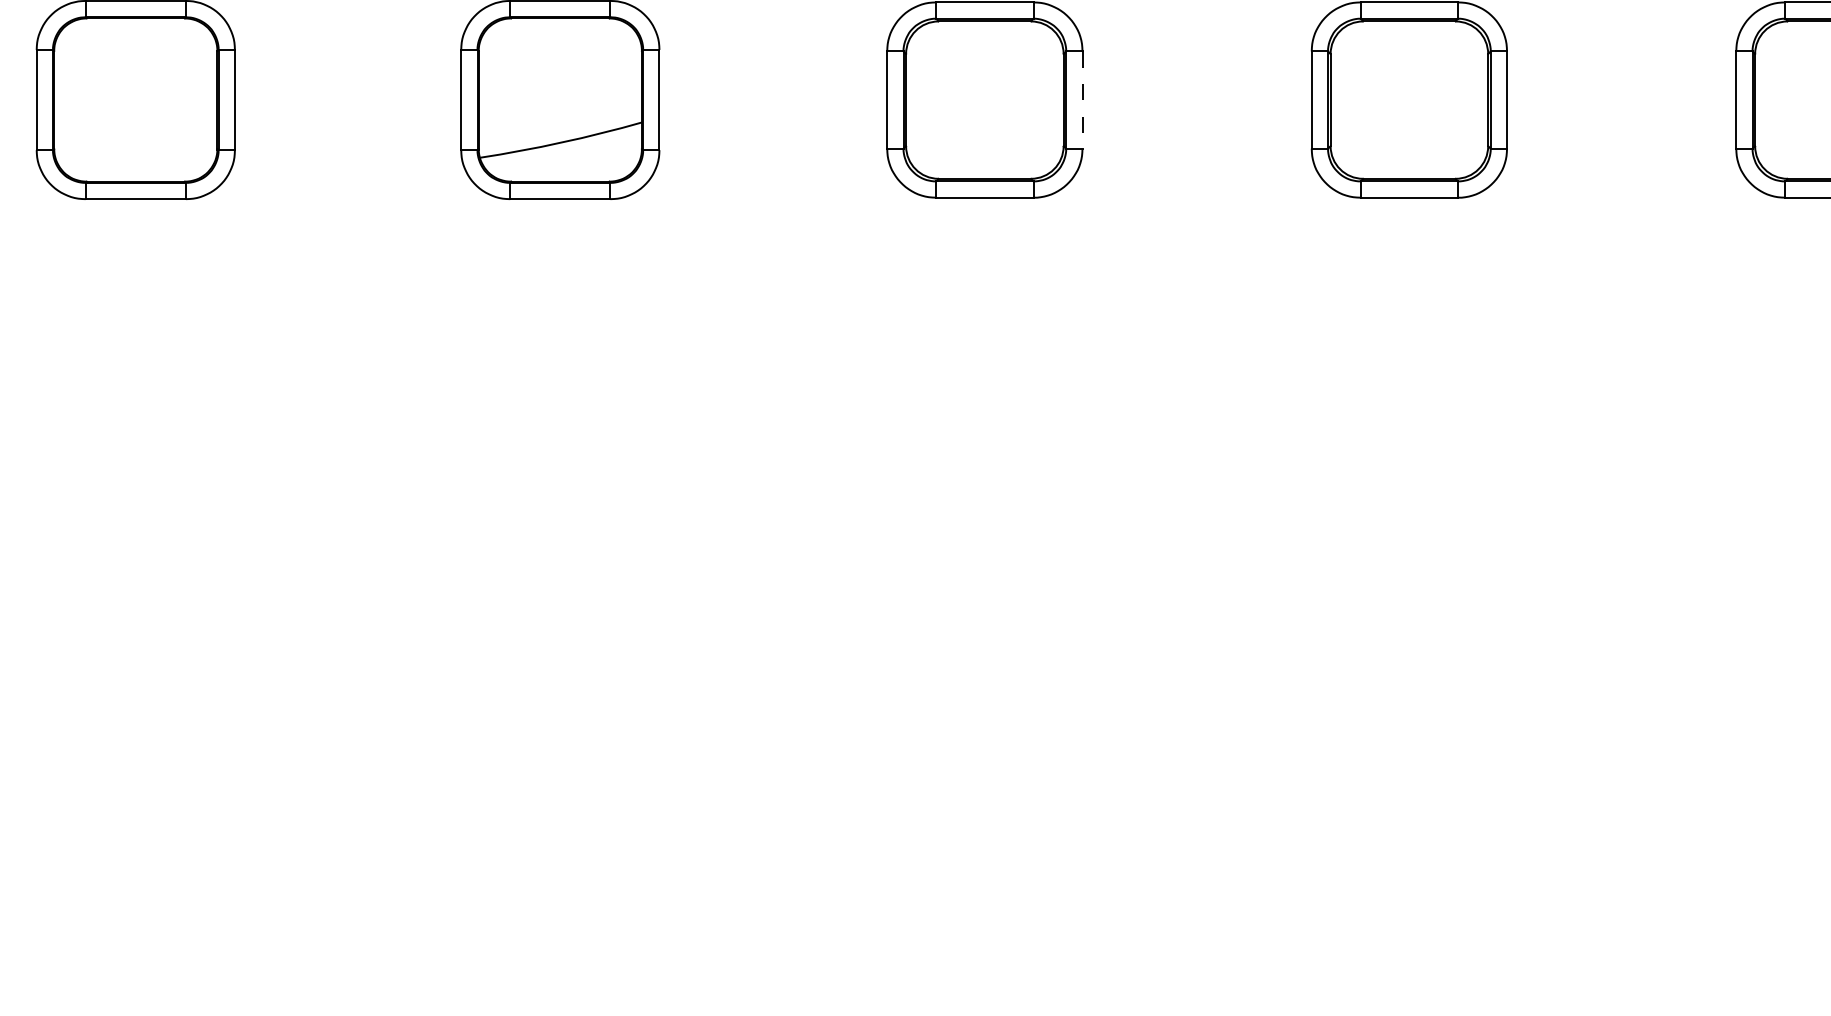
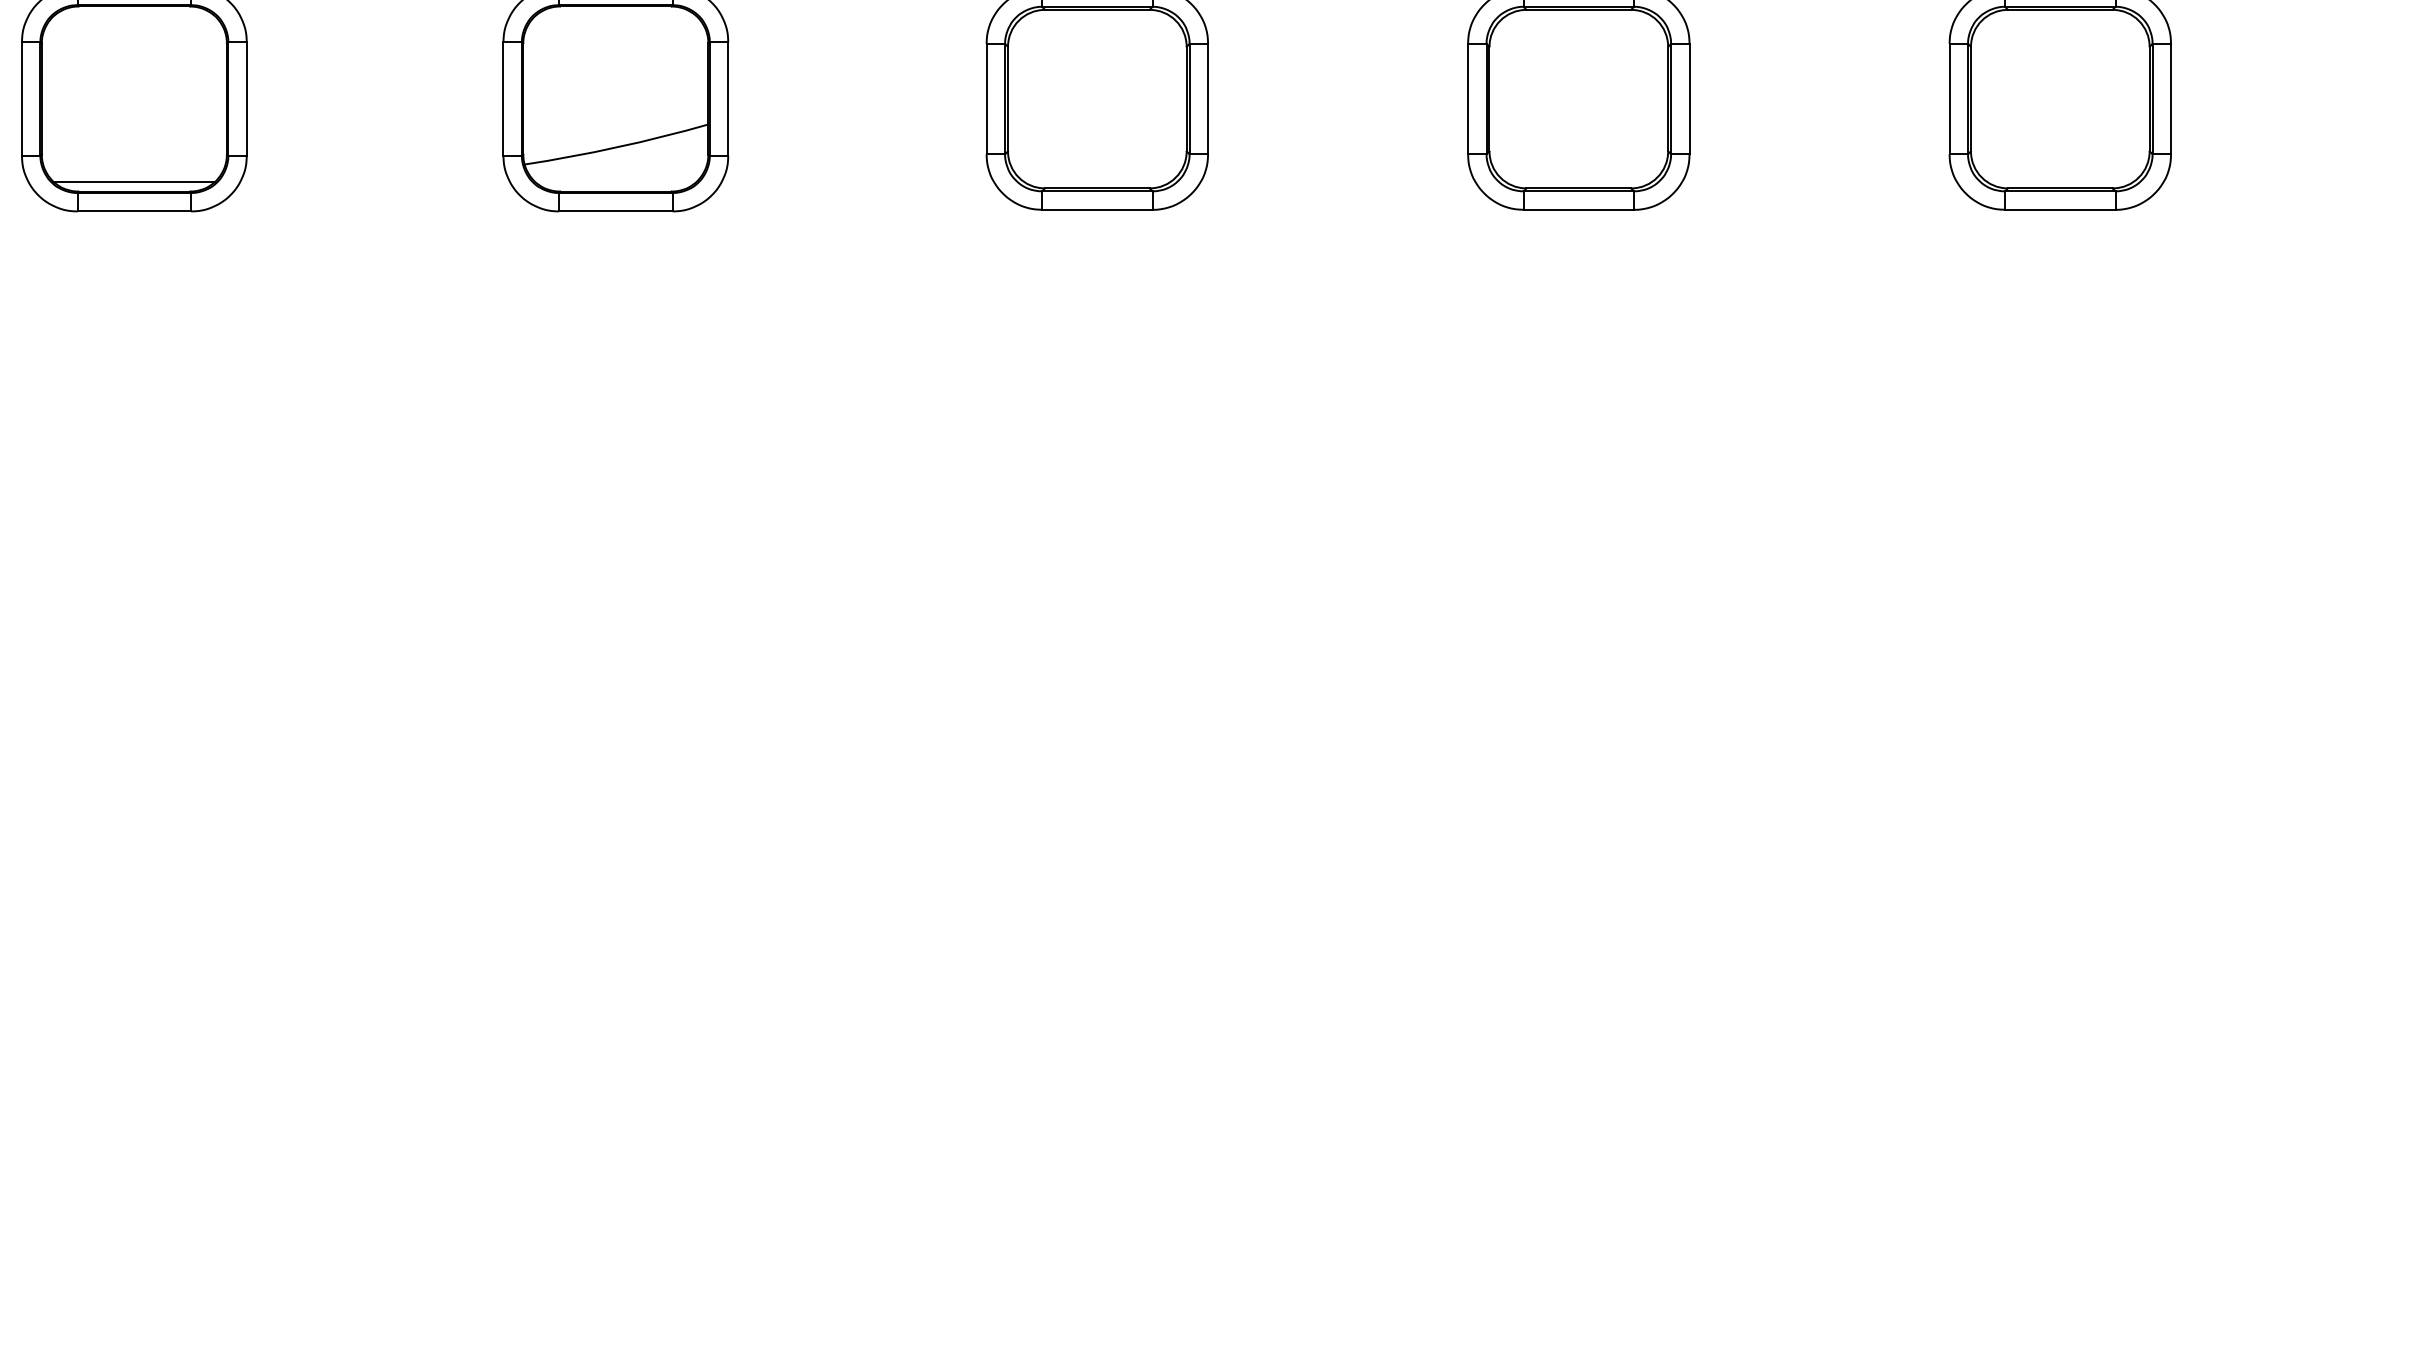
line: (1082, 100) -> (1208, 99), dashed -> solid
line: (135, 173) -> (134, 182), added

